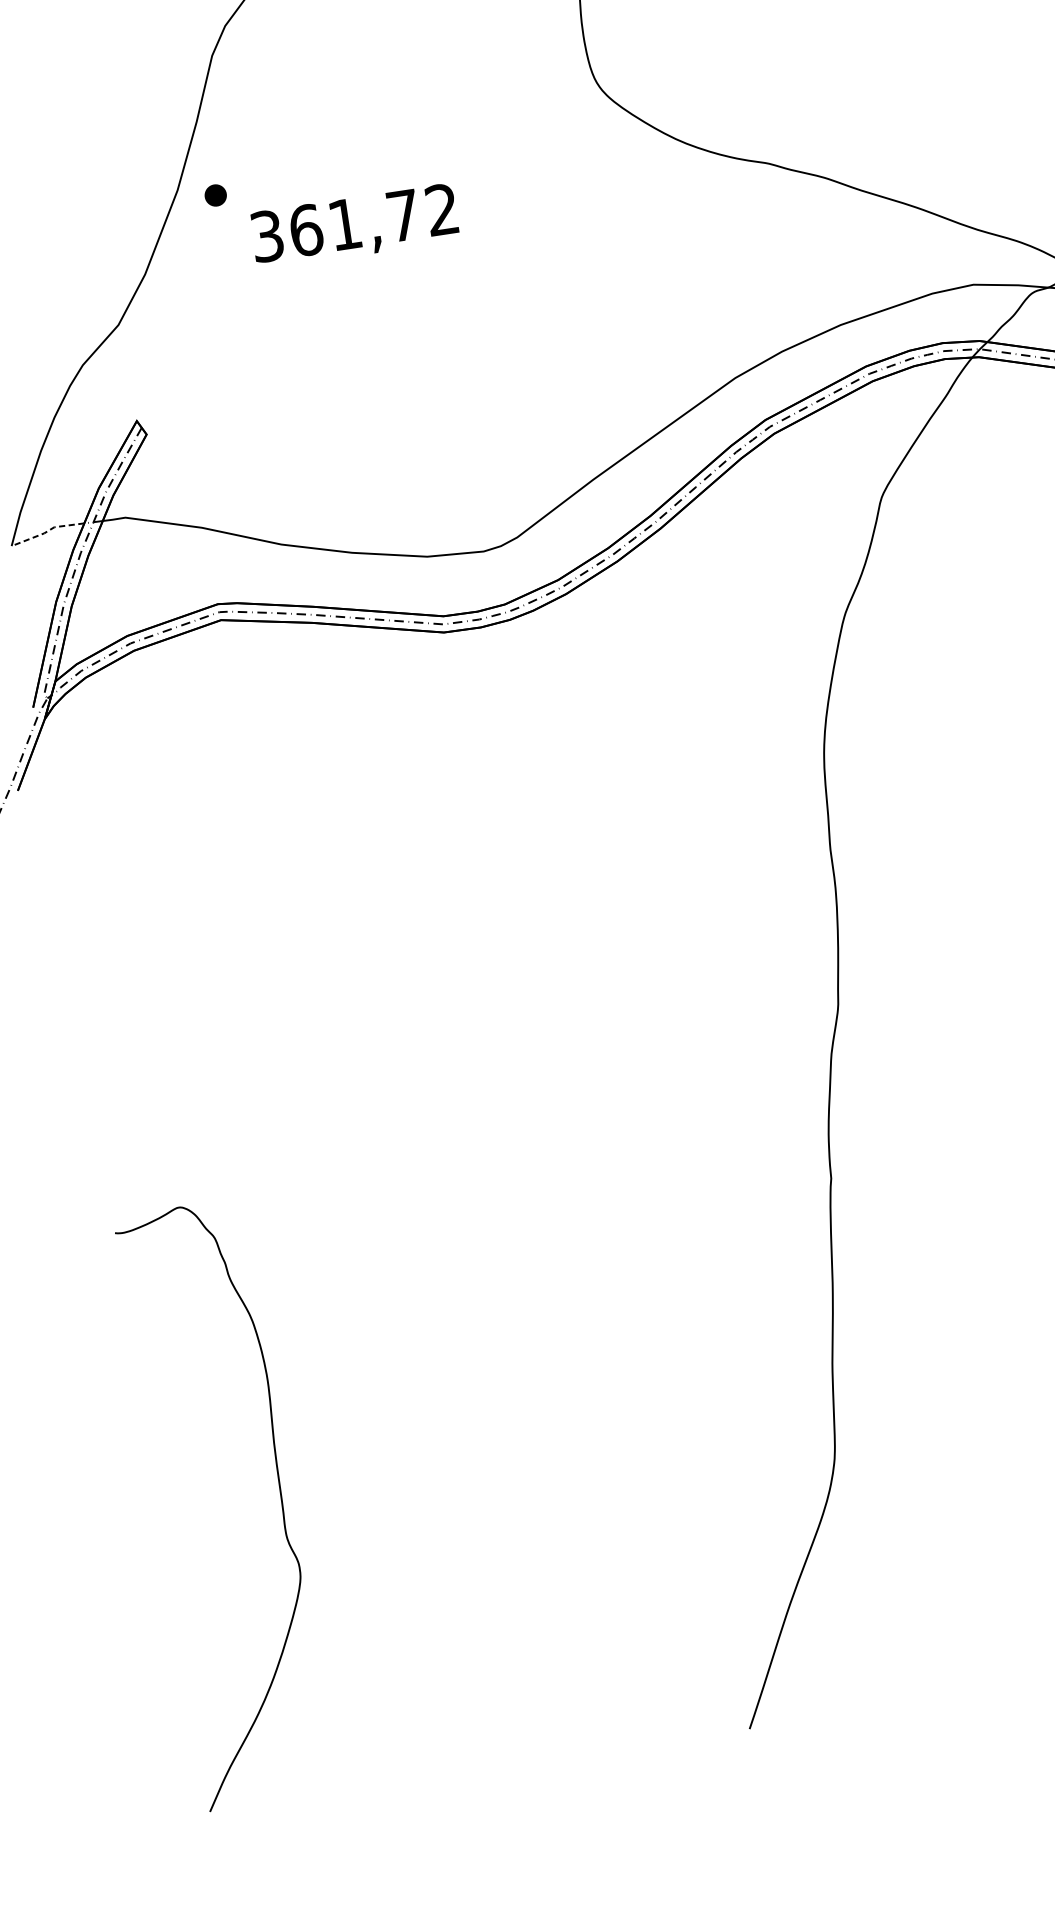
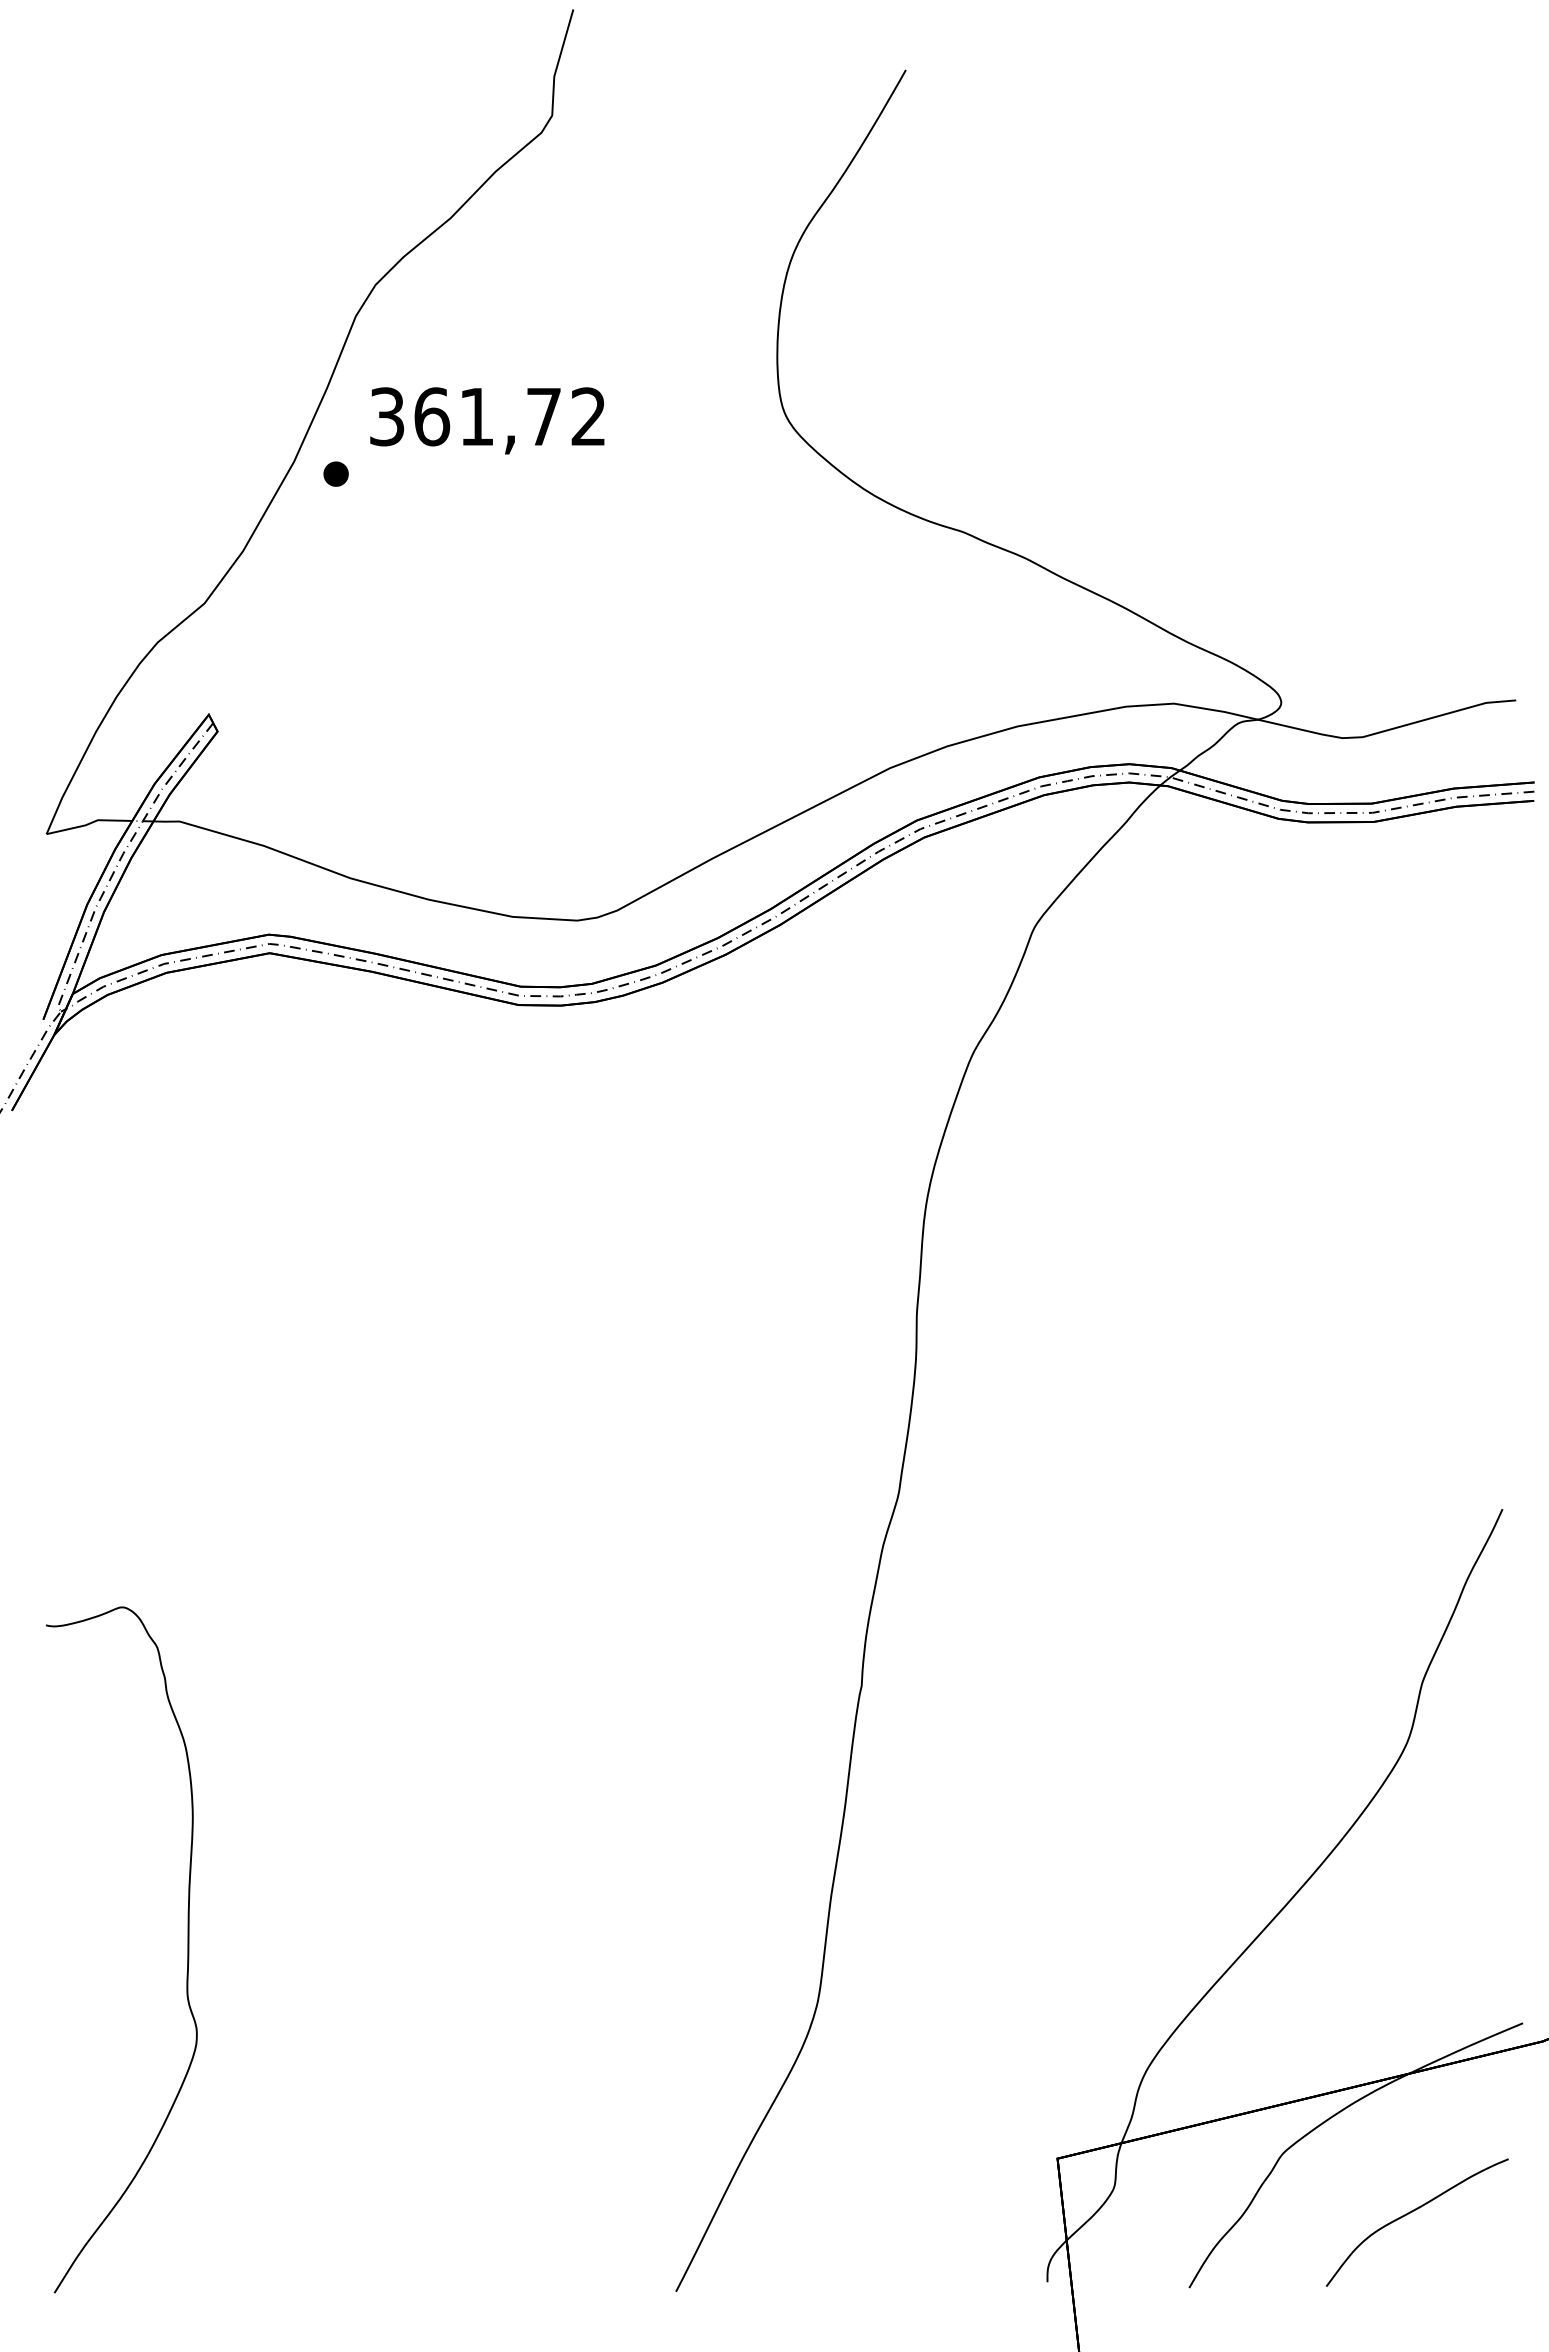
text: (354, 226) -> (487, 420), moved
line: (47, 531) -> (89, 823), dashed -> solid

